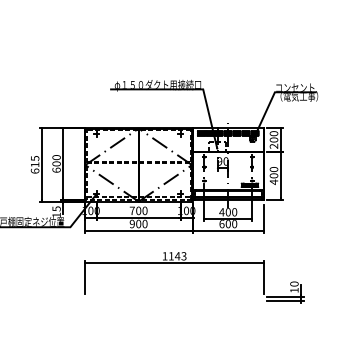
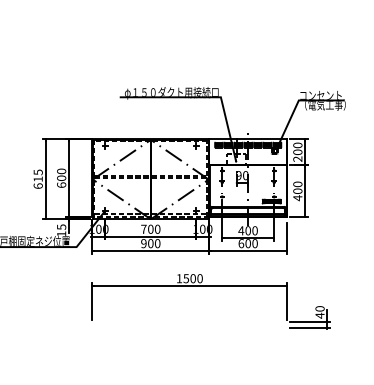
text: (177, 256) -> (192, 278), 1143 -> 1500
text: (293, 290) -> (319, 315), 10 -> 40

